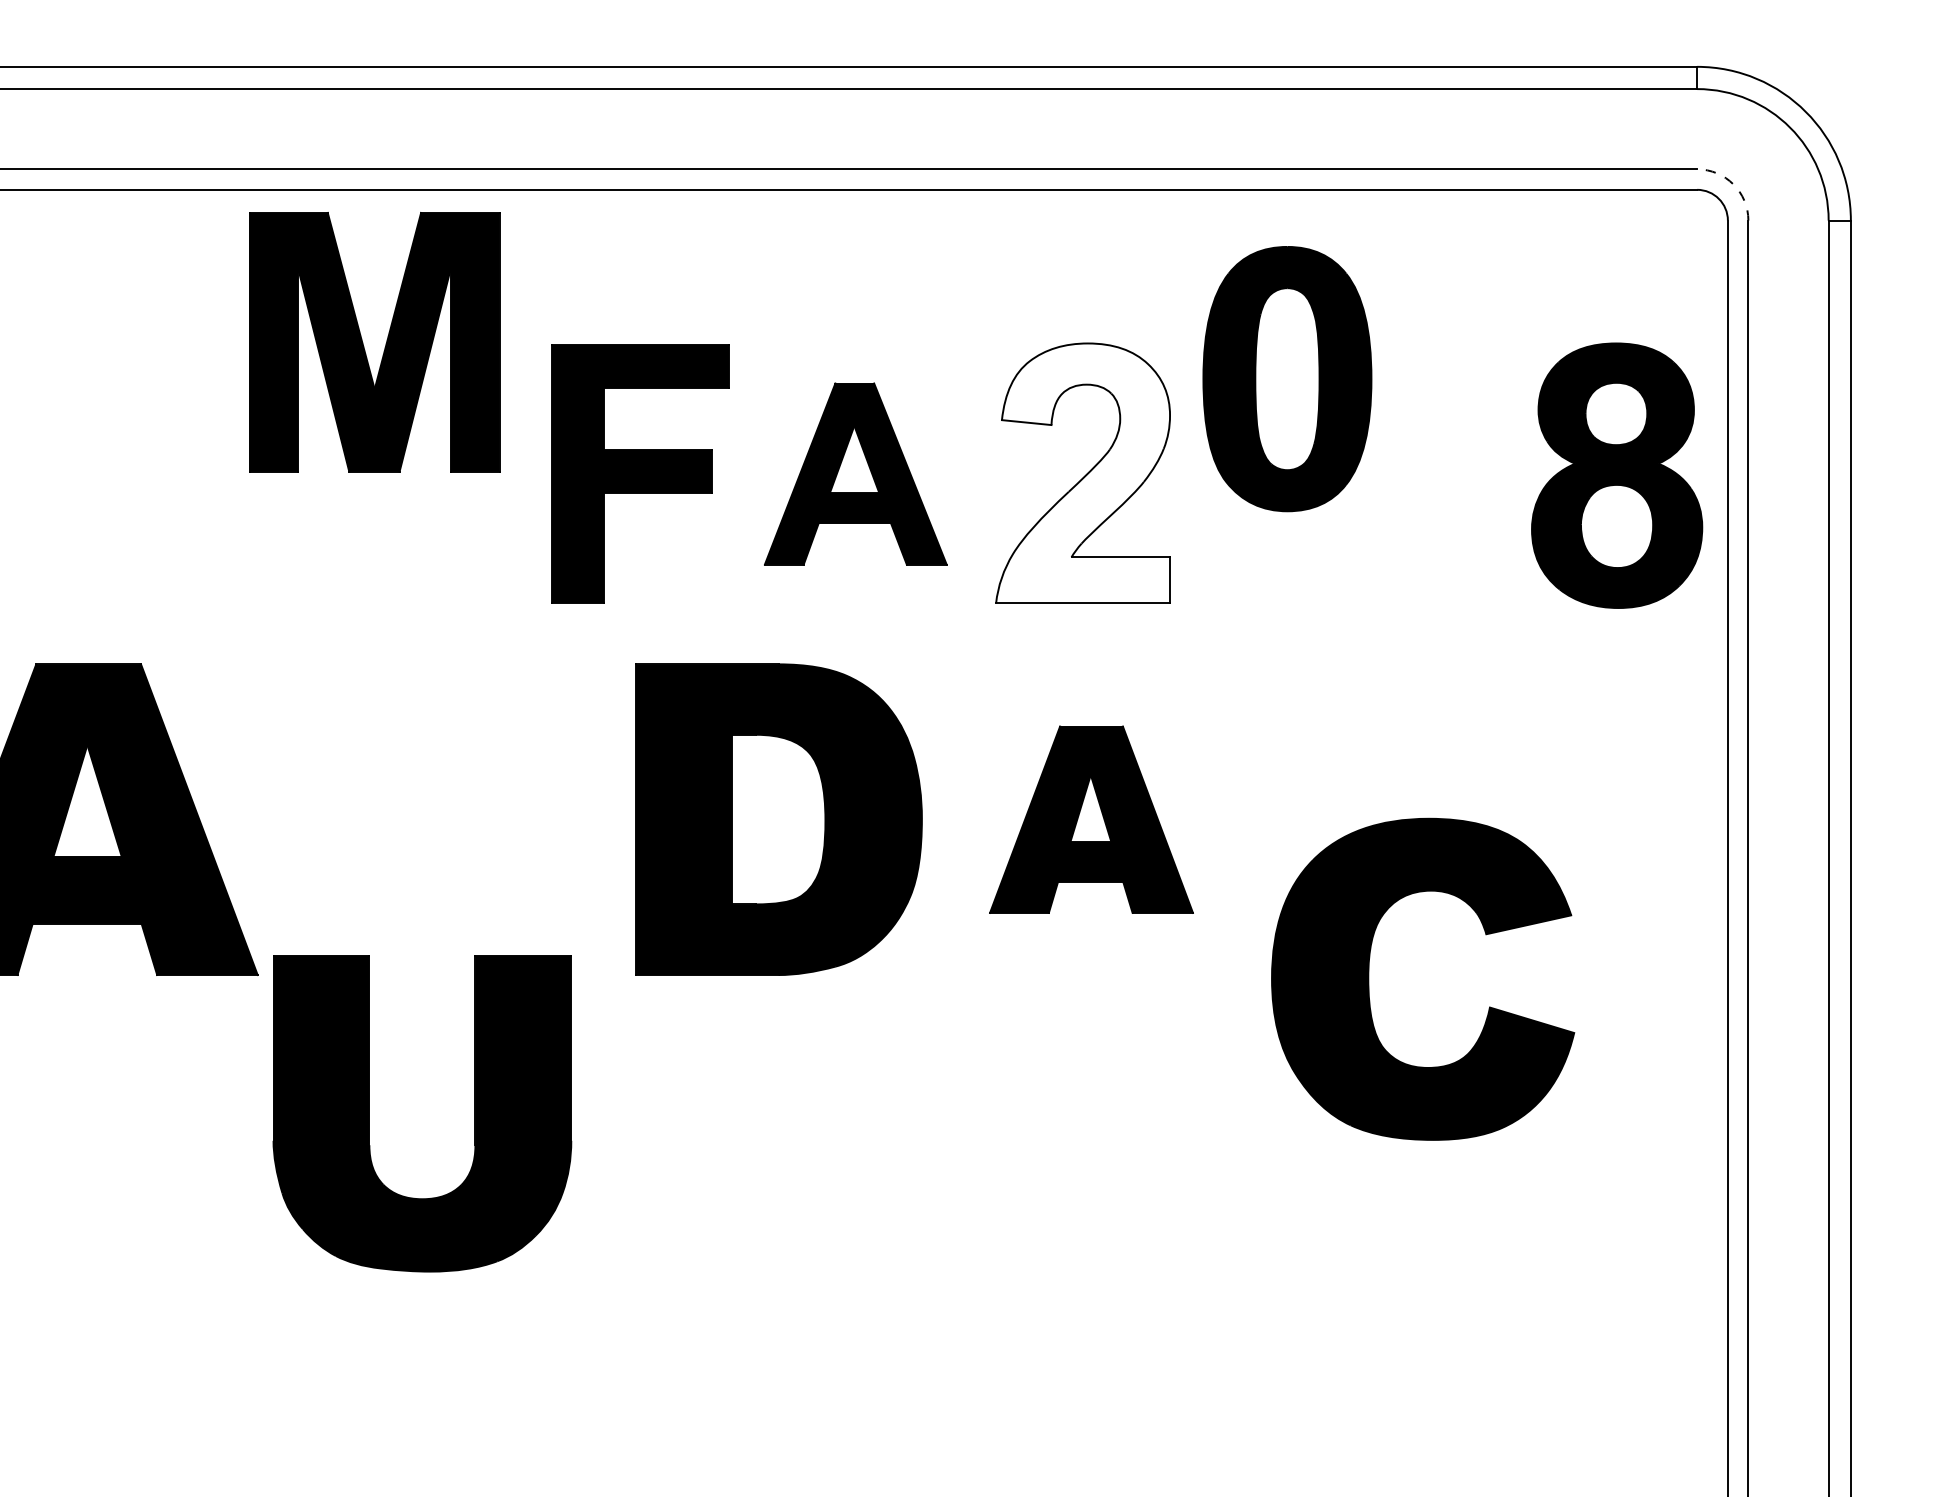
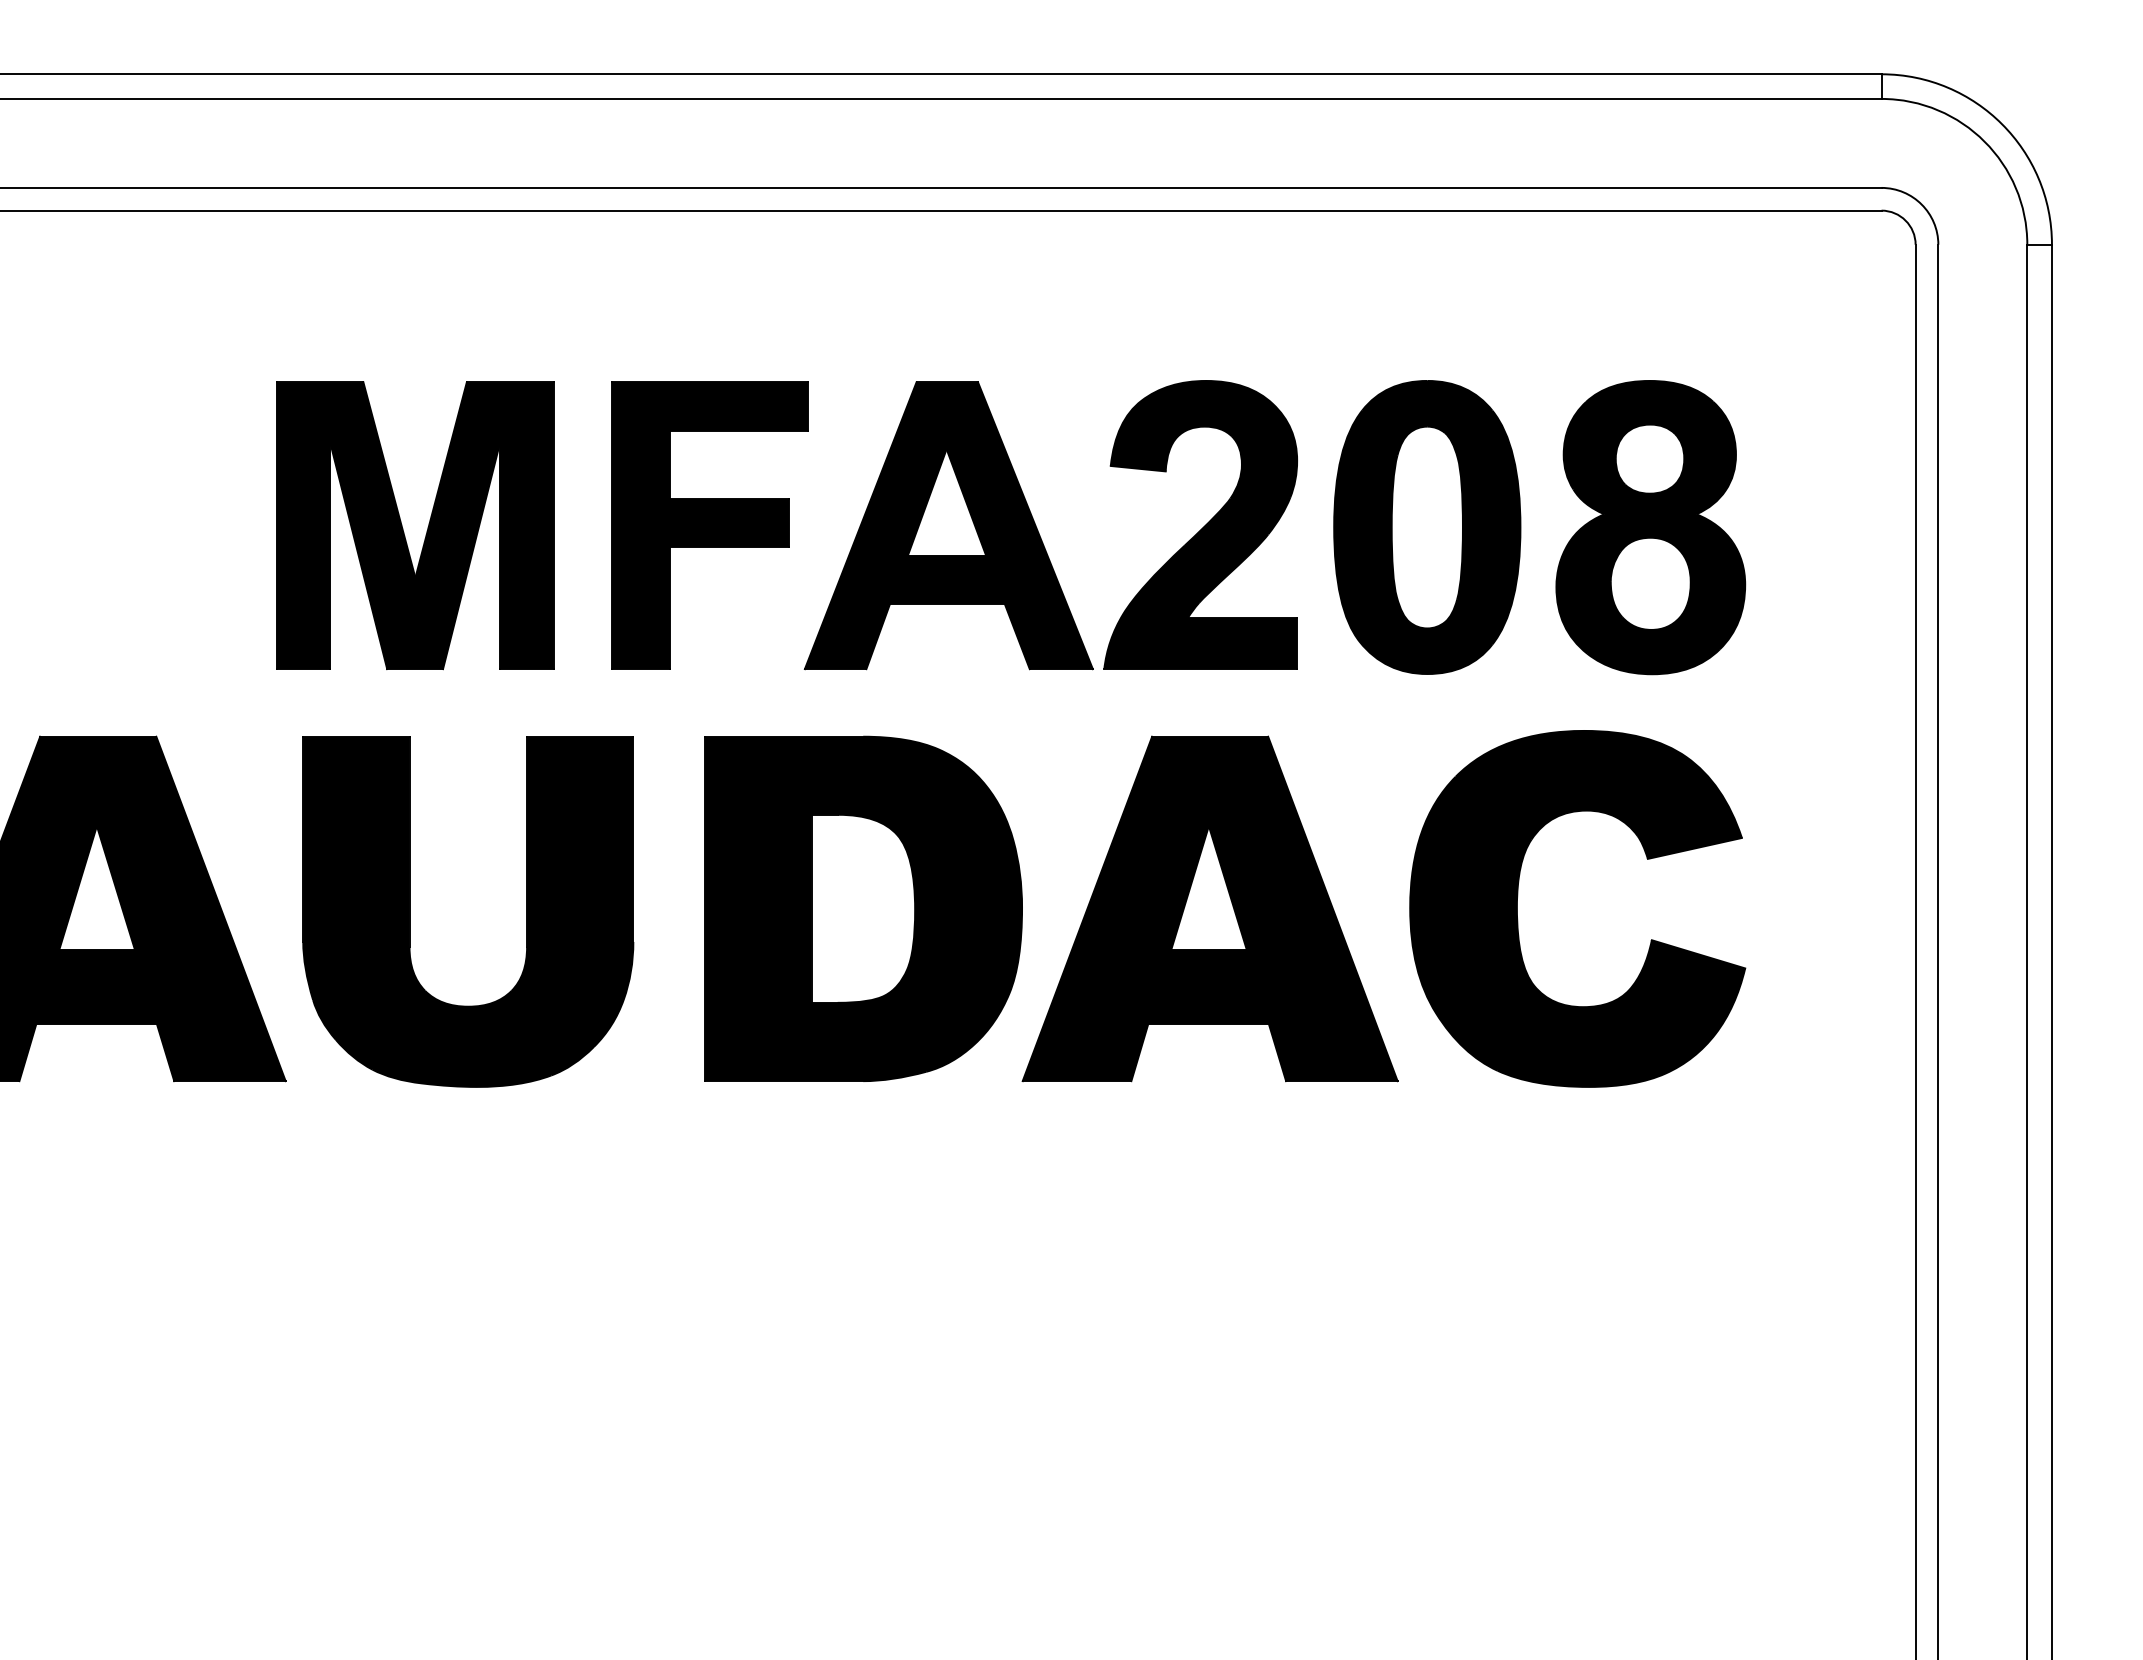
arc: (1733, 184) -> (1921, 204), dashed -> solid
part: (385, 343) -> (427, 527), moved
part: (1287, 379) -> (1427, 527), moved
fill: (1082, 472) -> (1200, 524), added
part: (855, 473) -> (948, 525), size x1.43
part: (1616, 475) -> (1650, 527), moved
part: (1090, 819) -> (1209, 908), size x1.67
part: (1368, 978) -> (1517, 908), moved
part: (370, 1113) -> (410, 911), moved

